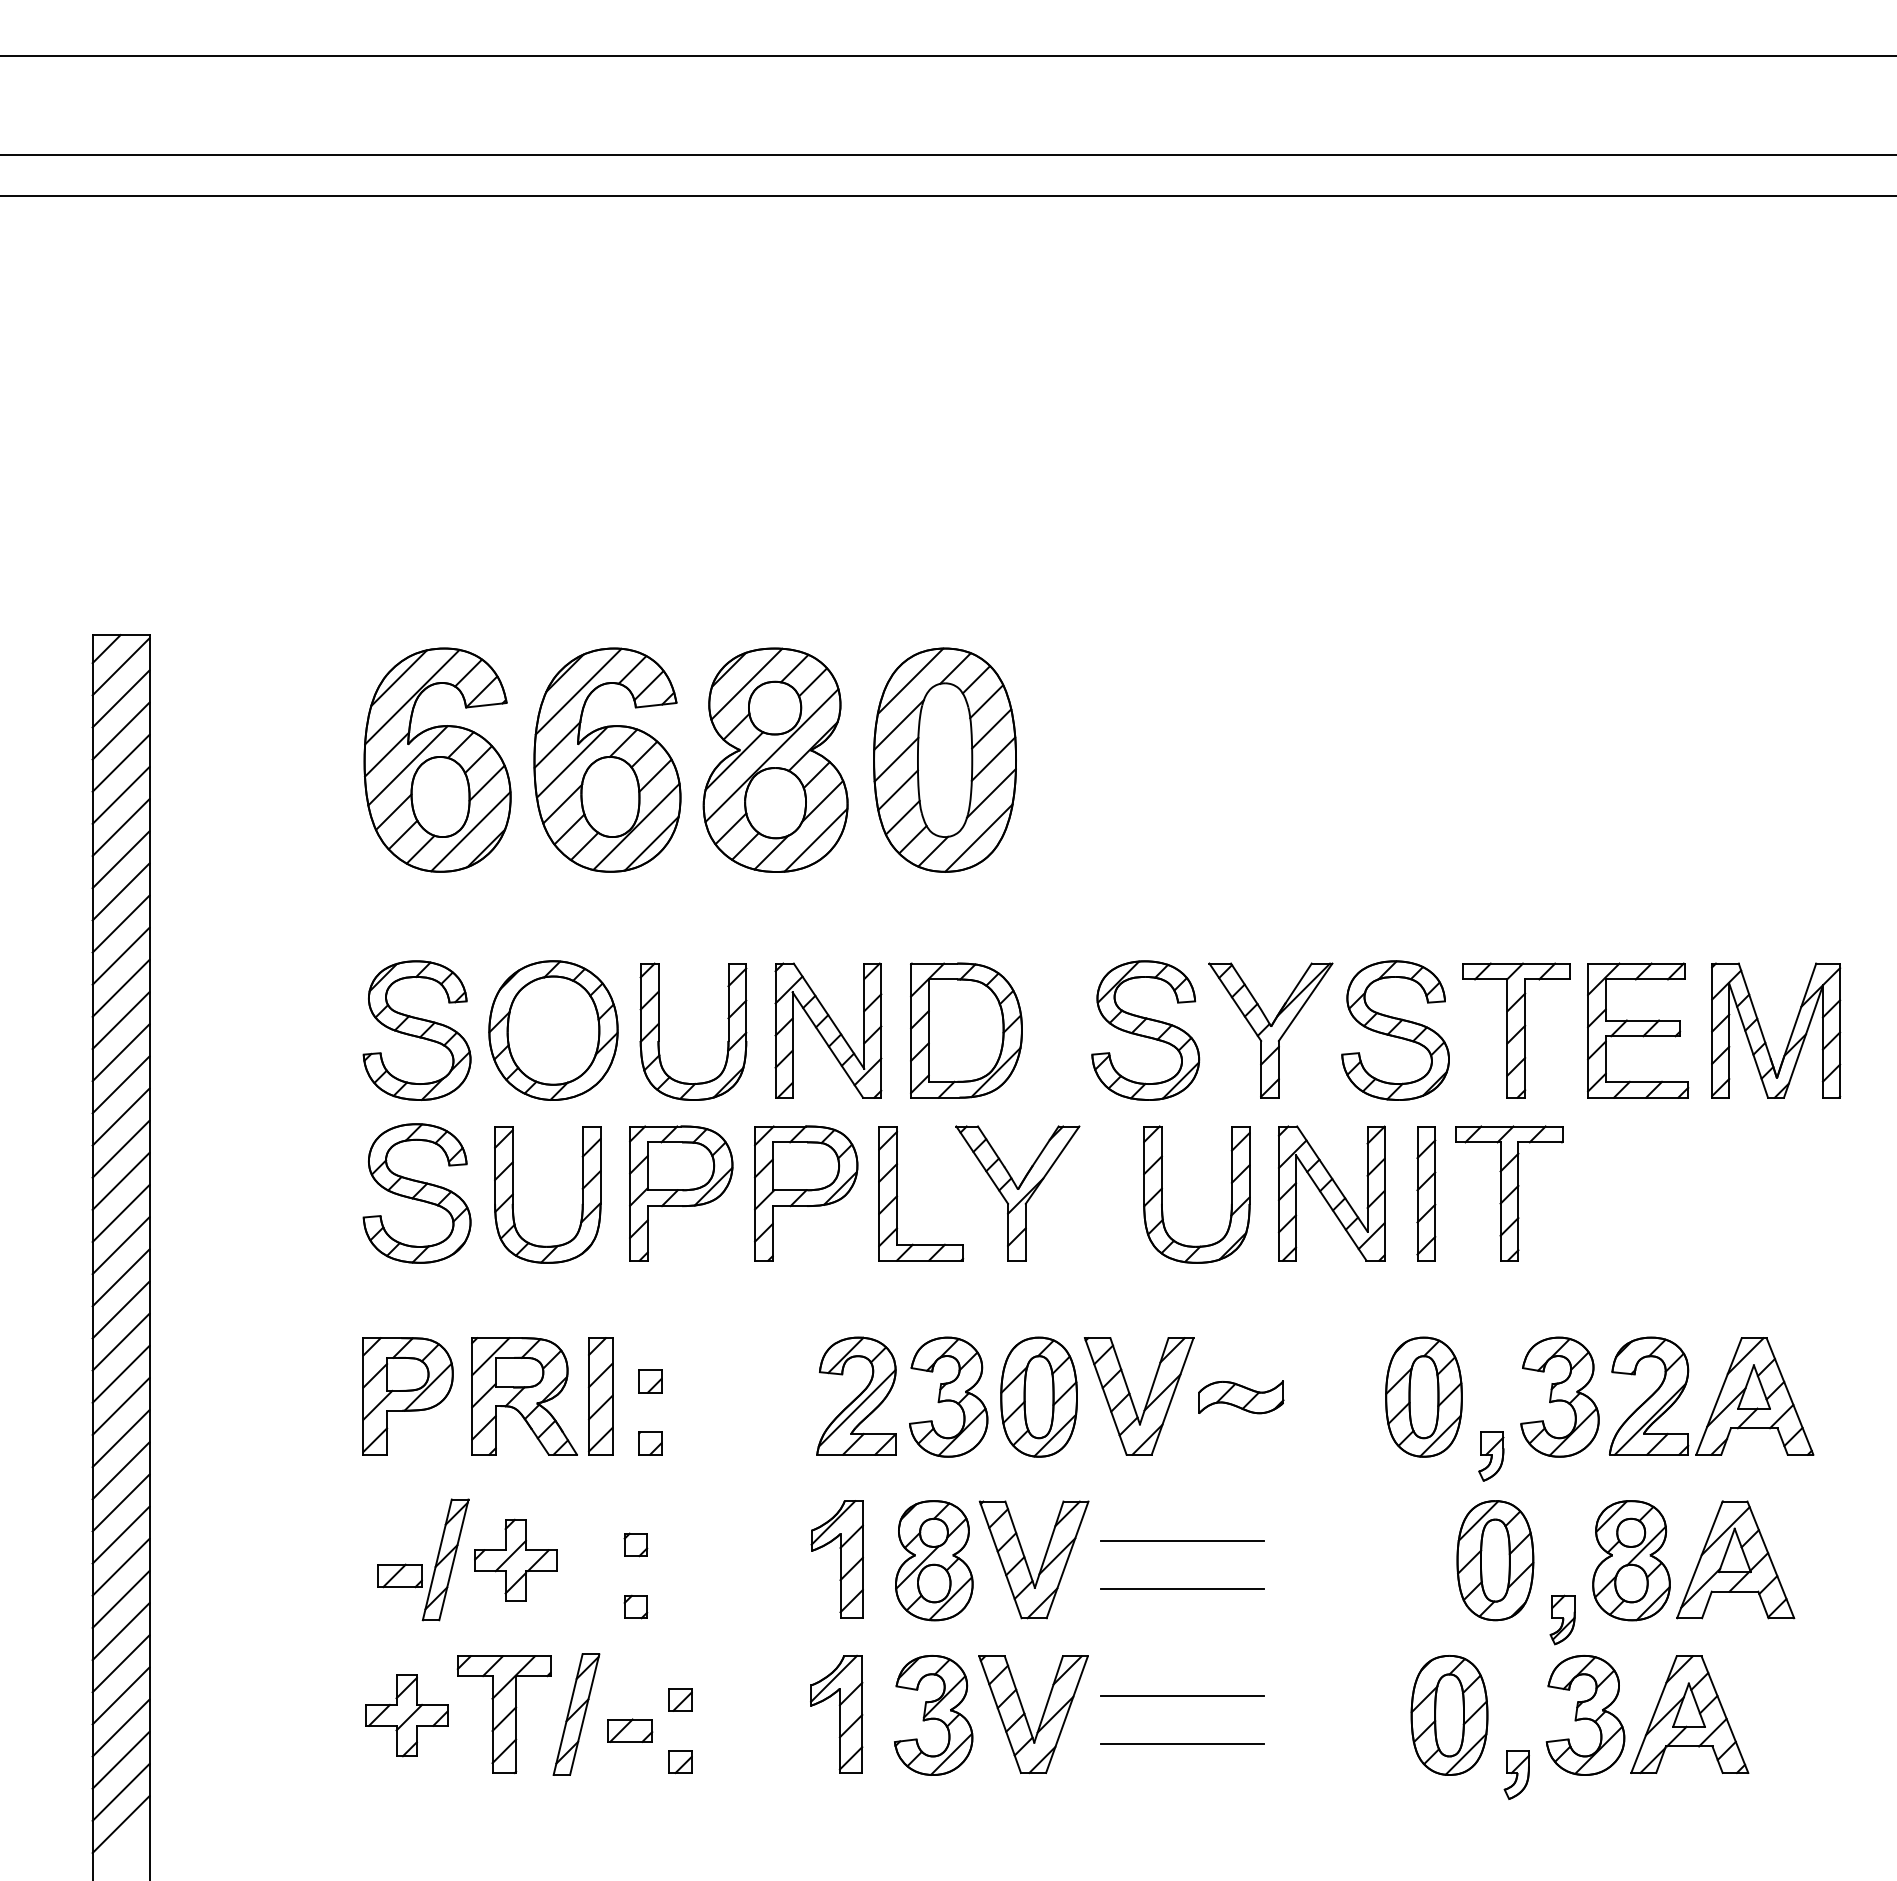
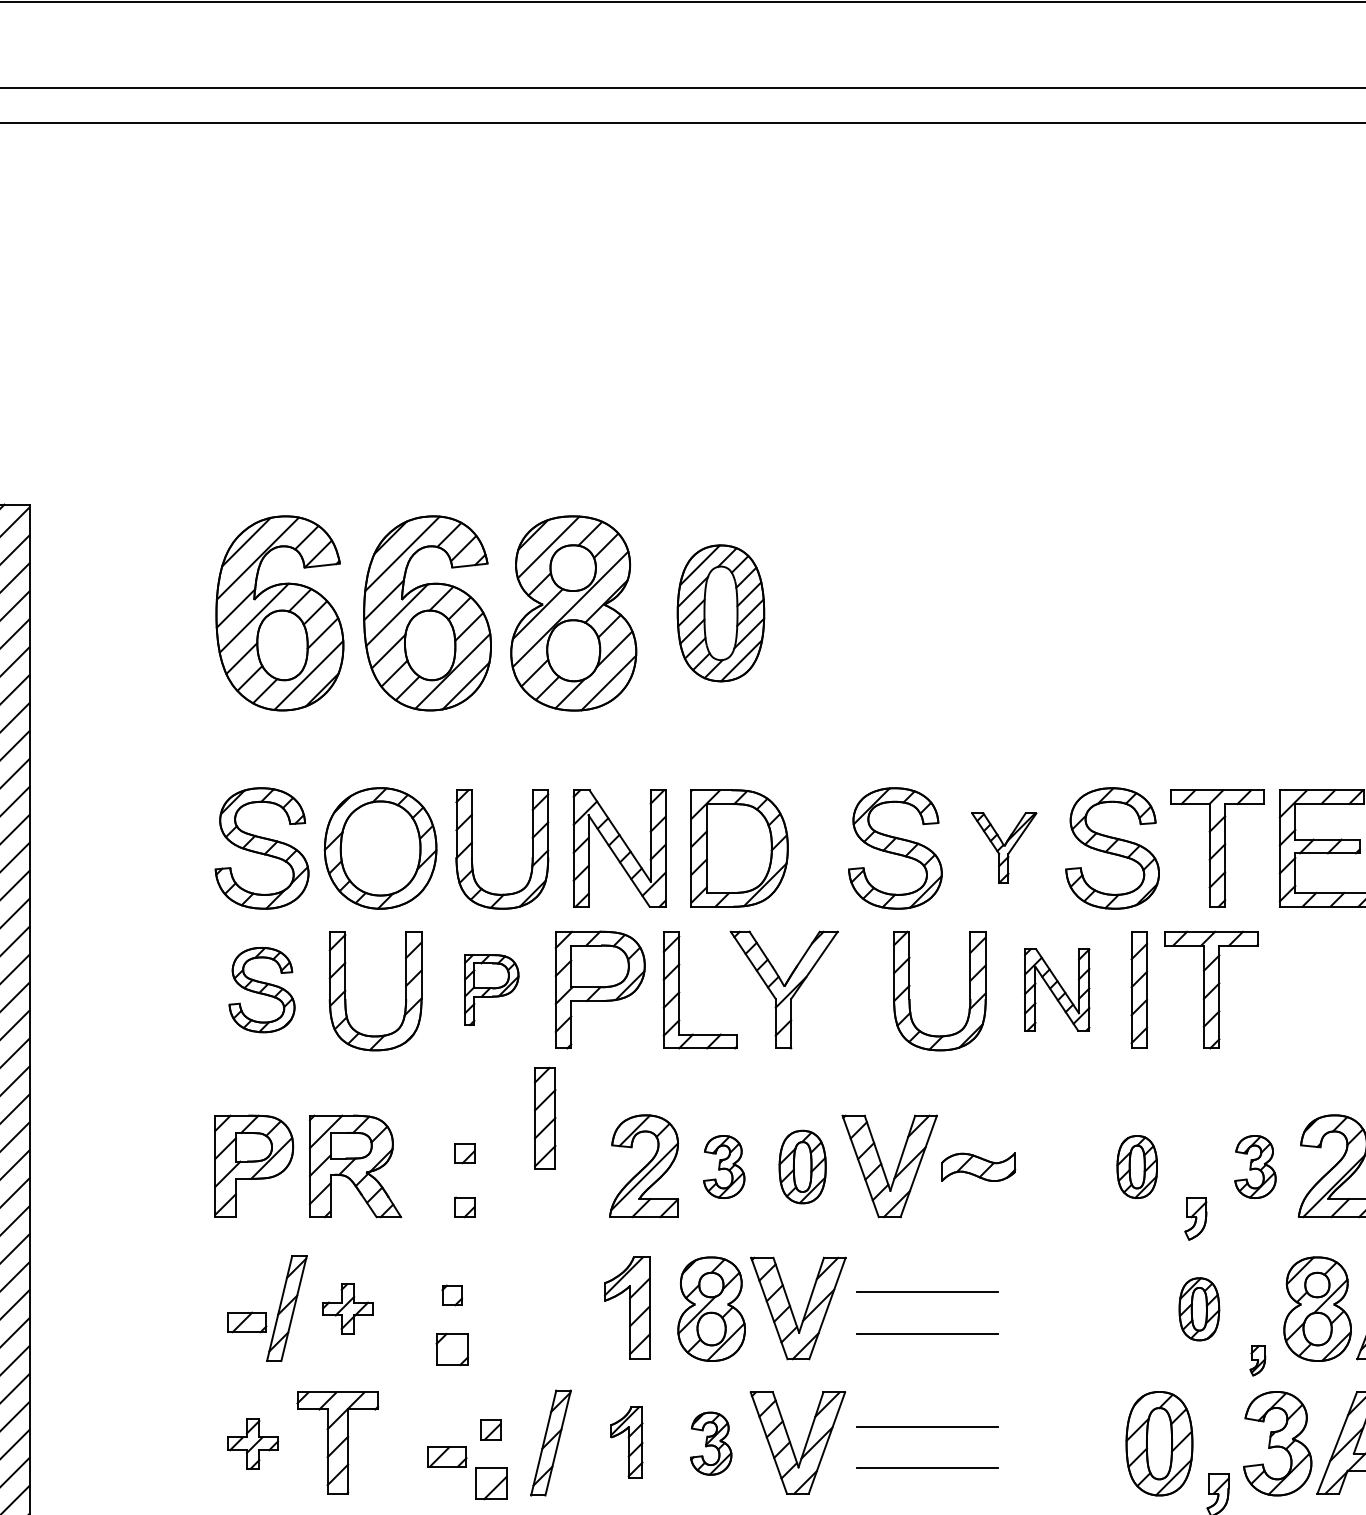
part: (944, 759) -> (720, 612), size x0.7
part: (1270, 1030) -> (1003, 848), size x0.6
part: (416, 1193) -> (261, 990), size x0.7
part: (681, 1193) -> (491, 990), size x0.6
part: (1331, 1193) -> (1056, 990), size x0.7
part: (600, 1396) -> (544, 1118), moved
part: (948, 1396) -> (723, 1166), size x0.6
part: (1038, 1396) -> (802, 1166), size x0.7
part: (1423, 1396) -> (1136, 1166), size x0.6
part: (1559, 1396) -> (1255, 1166), size x0.6
part: (515, 1559) -> (347, 1308), size x0.7
part: (1495, 1560) -> (1199, 1309), size x0.6
part: (635, 1606) -> (451, 1349), size x1.6
part: (1562, 1619) -> (1257, 1360), size x0.7
part: (836, 1713) -> (626, 1442), size x0.7
part: (576, 1714) -> (551, 1442), moved
part: (406, 1715) -> (252, 1443), size x0.7
part: (933, 1715) -> (710, 1443), size x0.6
part: (680, 1762) -> (491, 1484), size x1.6

